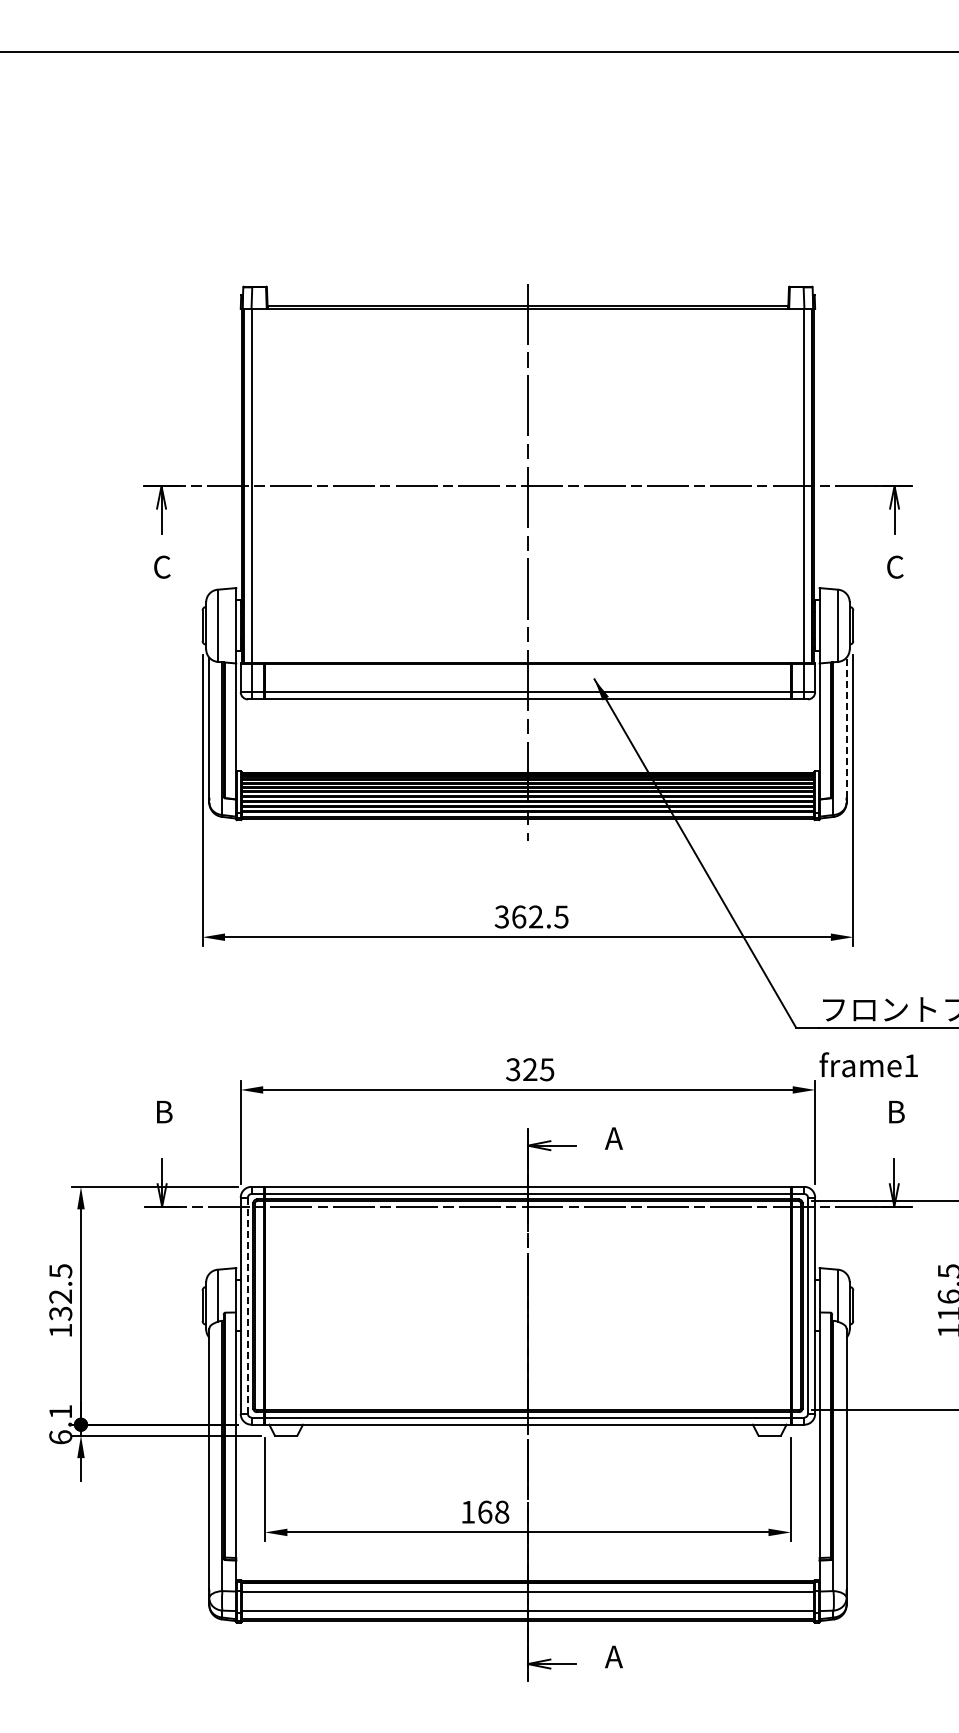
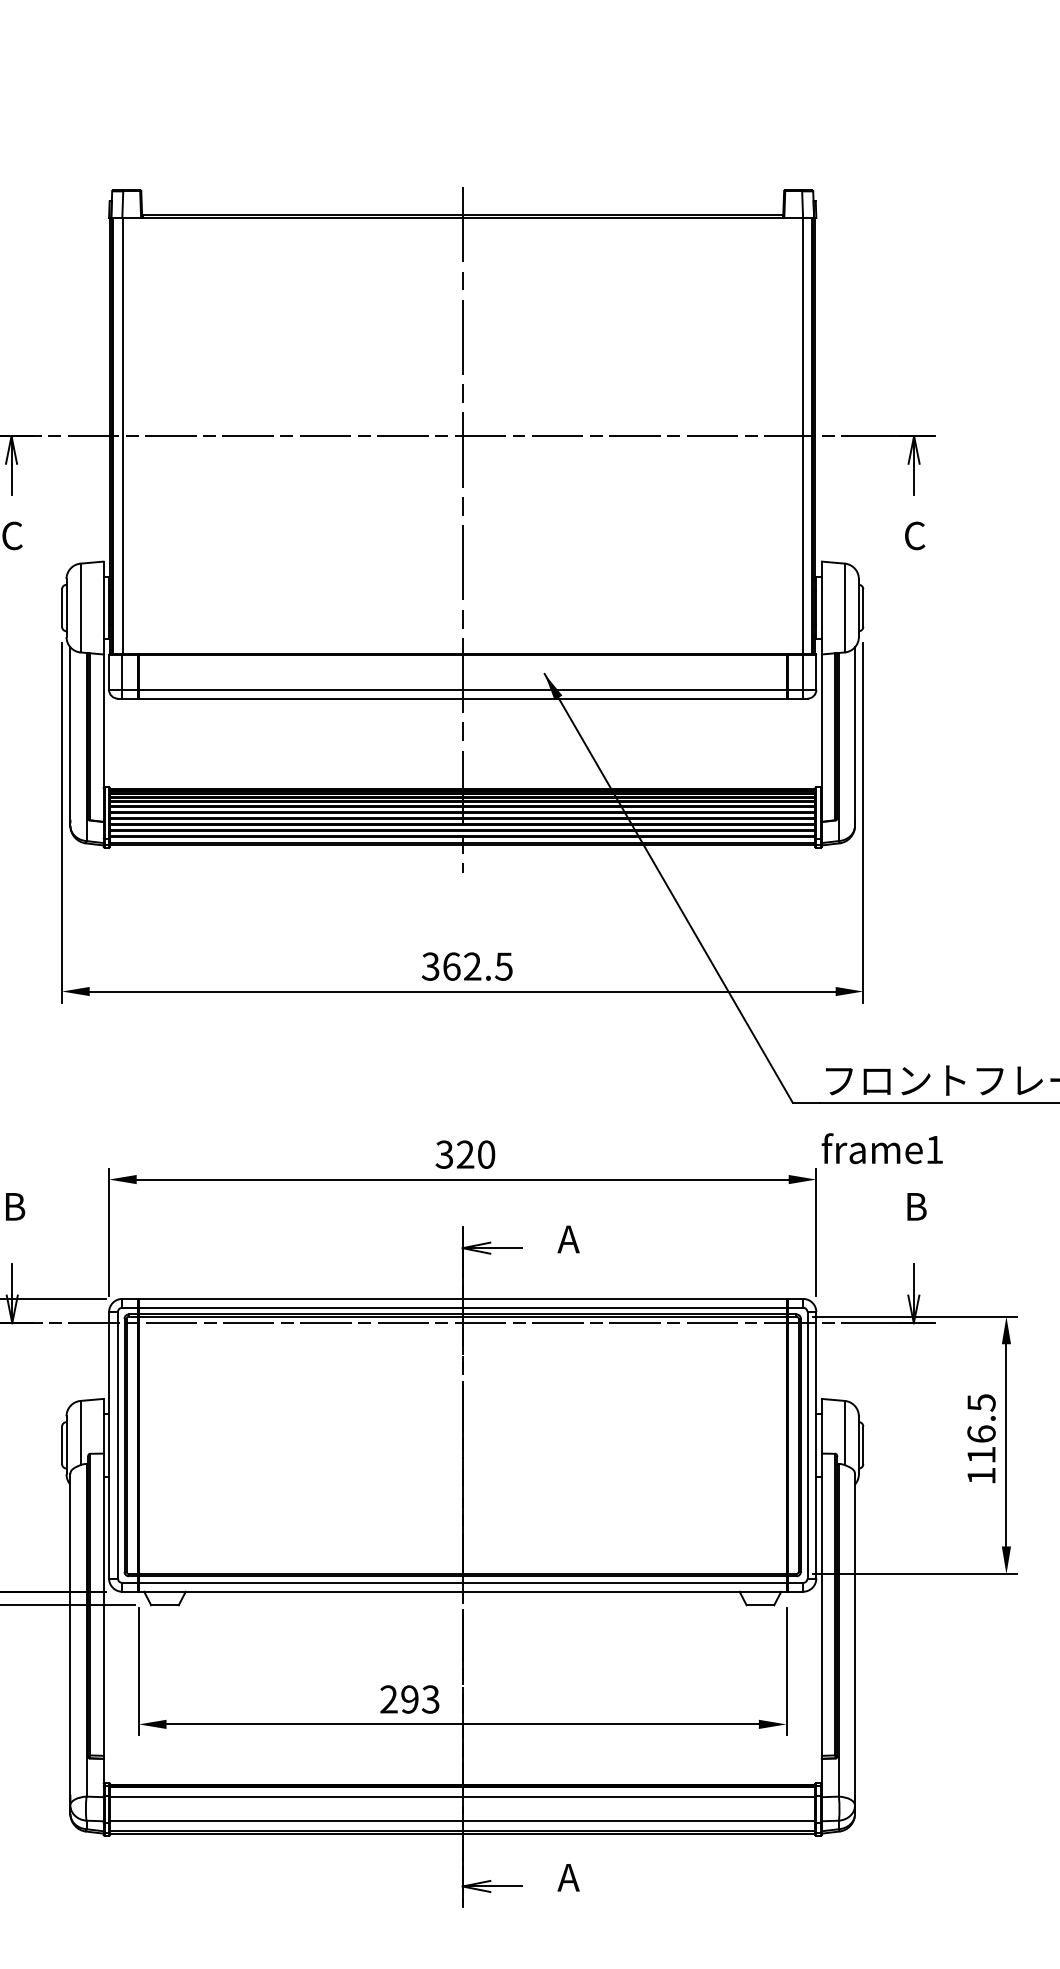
line: (846, 727) -> (854, 733), dashed -> solid
text: (546, 1069) -> (485, 1154), 325 -> 320
line: (247, 1305) -> (117, 1444), dashed -> solid
text: (485, 1511) -> (410, 1698), 168 -> 293

